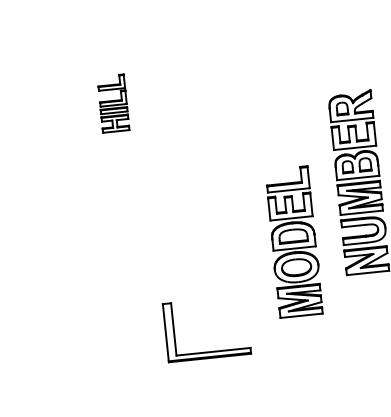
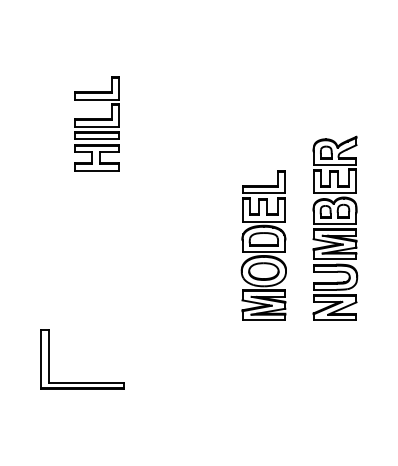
part: (112, 103) -> (96, 123), size x1.67
part: (293, 242) -> (263, 245), moved
part: (209, 351) -> (82, 382), moved

